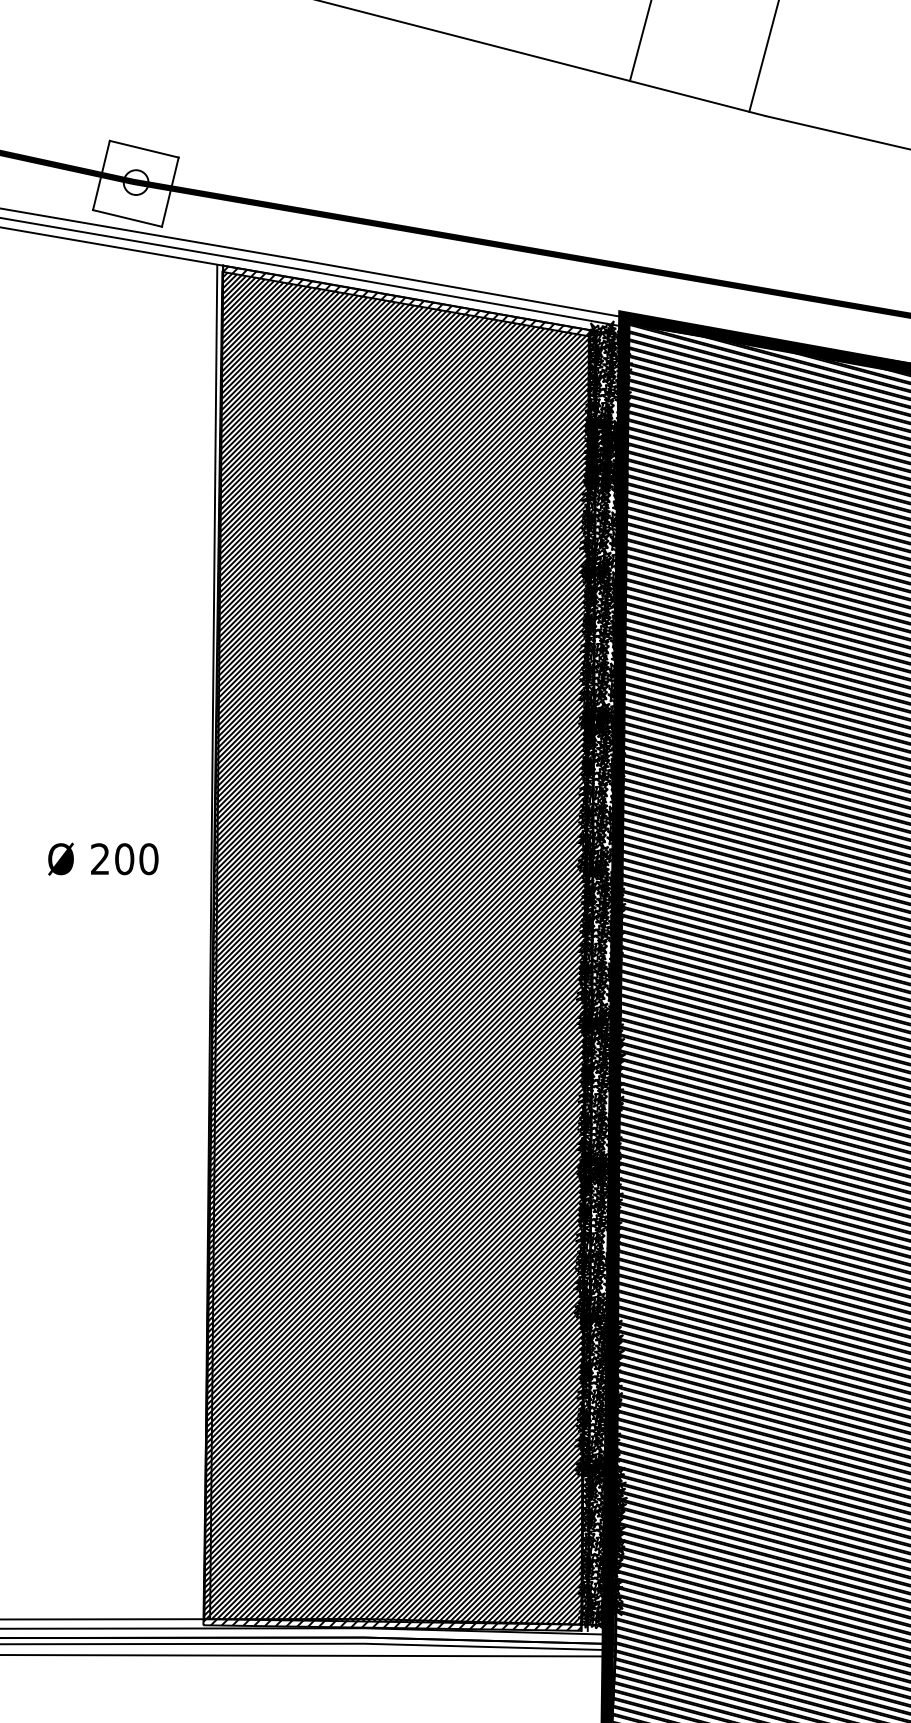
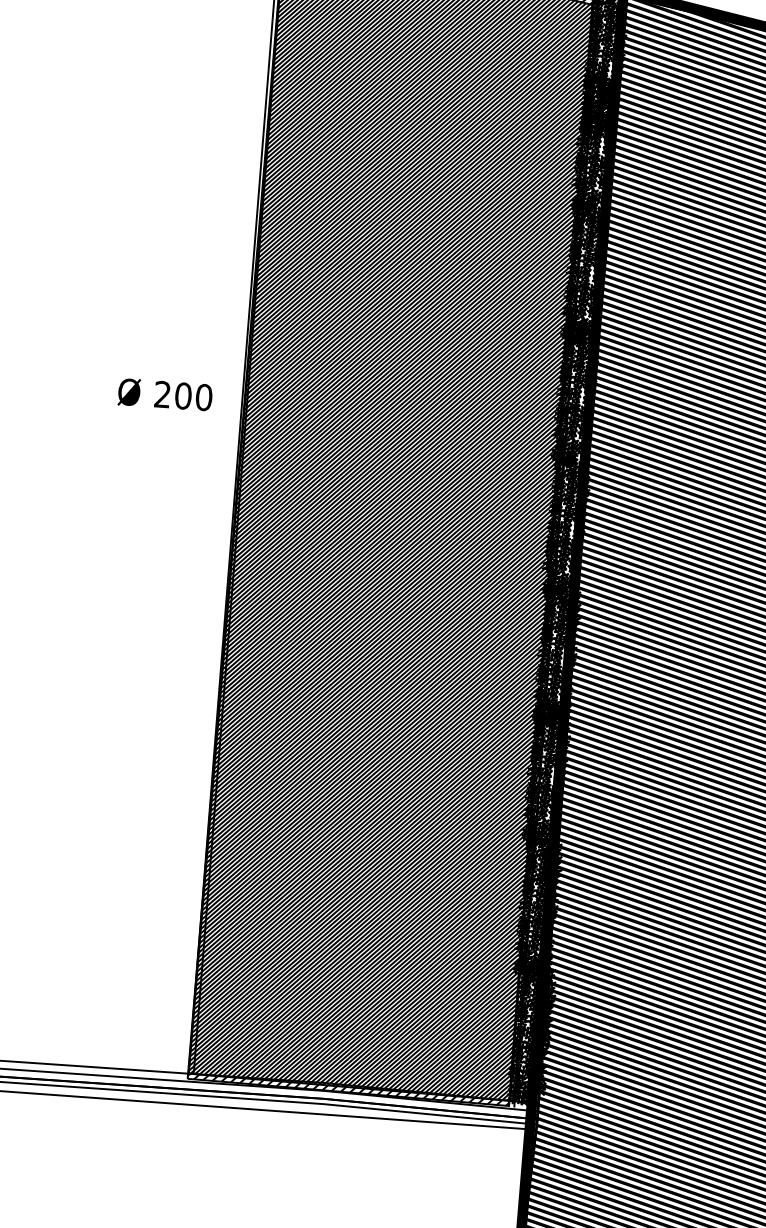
text: (103, 858) -> (165, 394), moved

